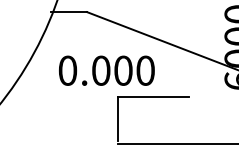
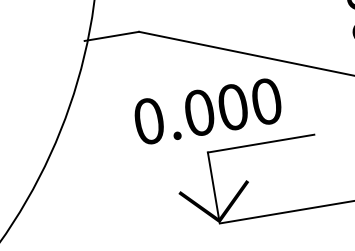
text: (106, 70) -> (207, 111), moved
fill: (117, 131) -> (215, 204), added

